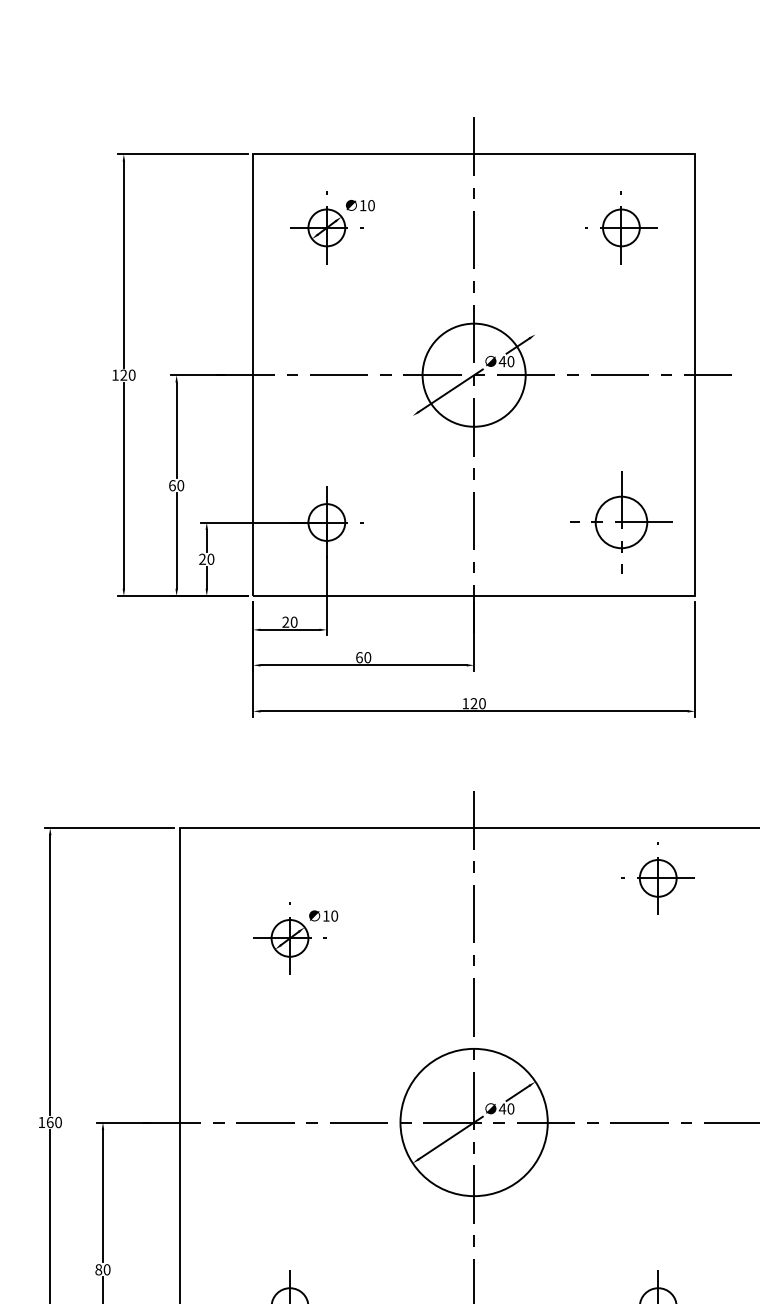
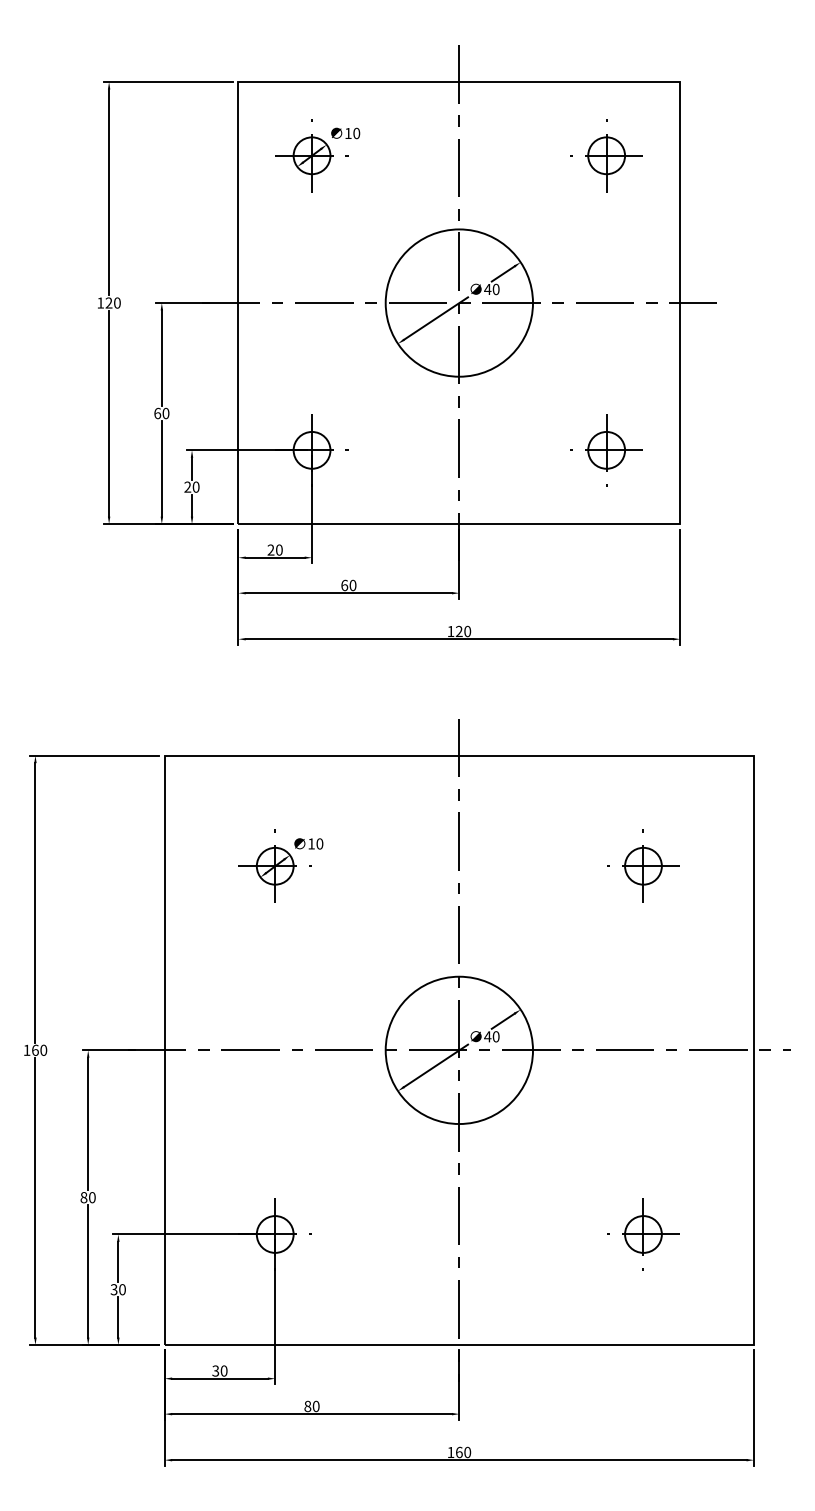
circle: (474, 374) -> (459, 302), size x1.43
part: (621, 522) -> (606, 450), size x0.71
part: (658, 877) -> (643, 865), moved

